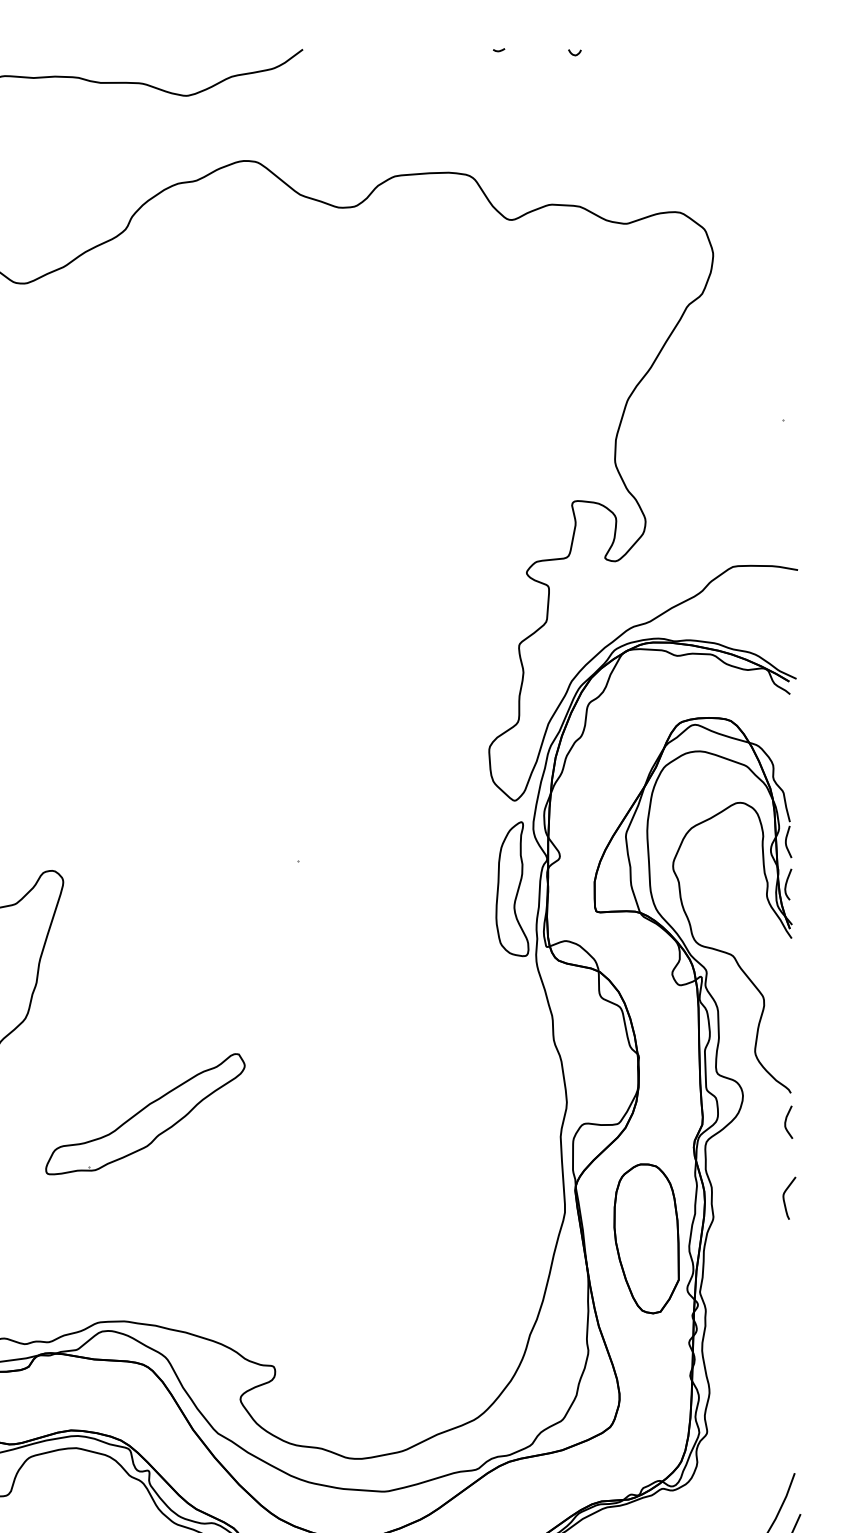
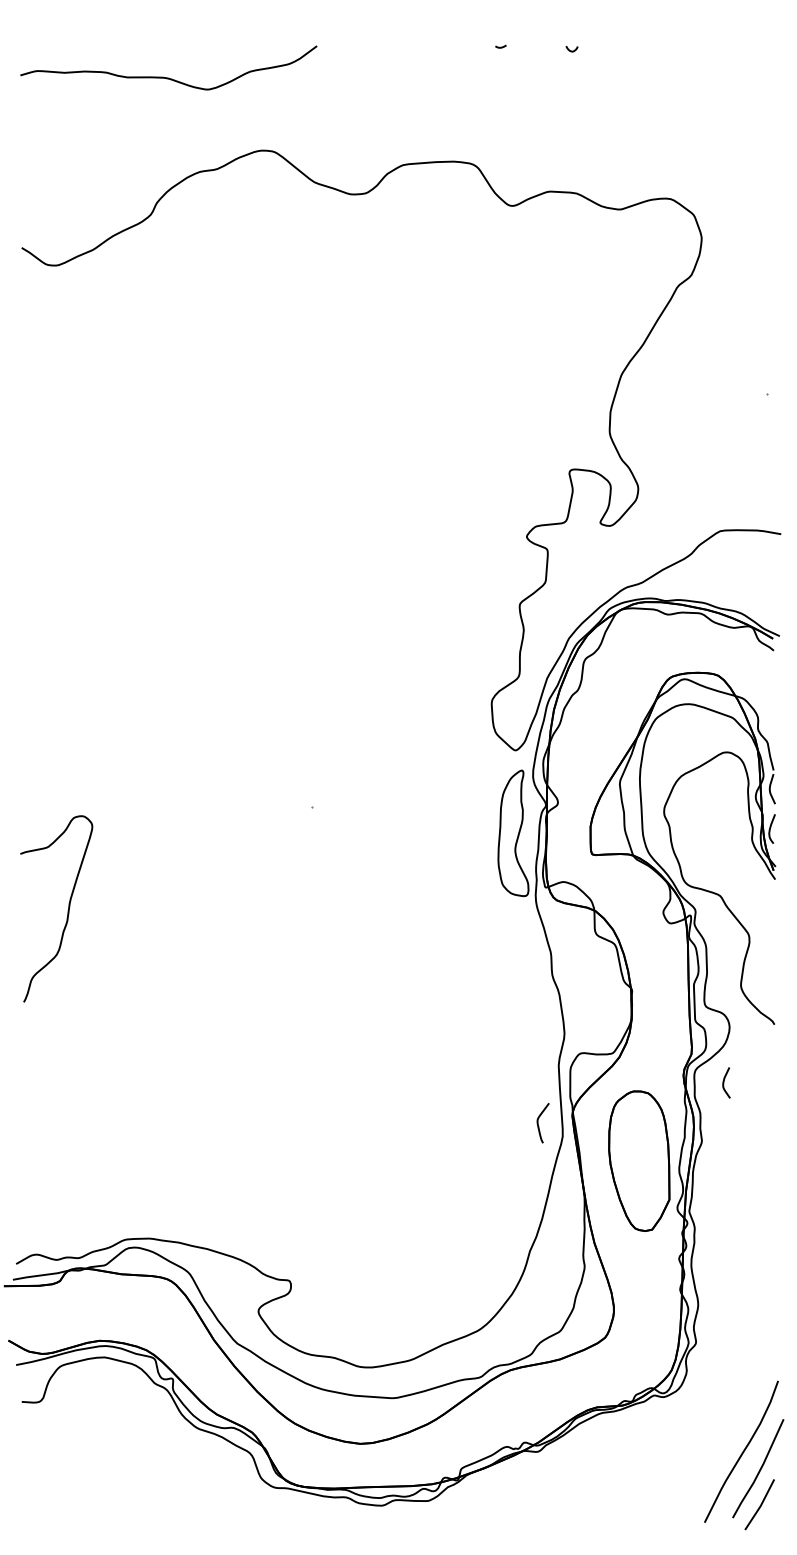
part: (145, 1114) -> (169, 1044), removed
curve: (786, 1121) -> (724, 1082), moved
curve: (784, 1198) -> (538, 1123), moved

